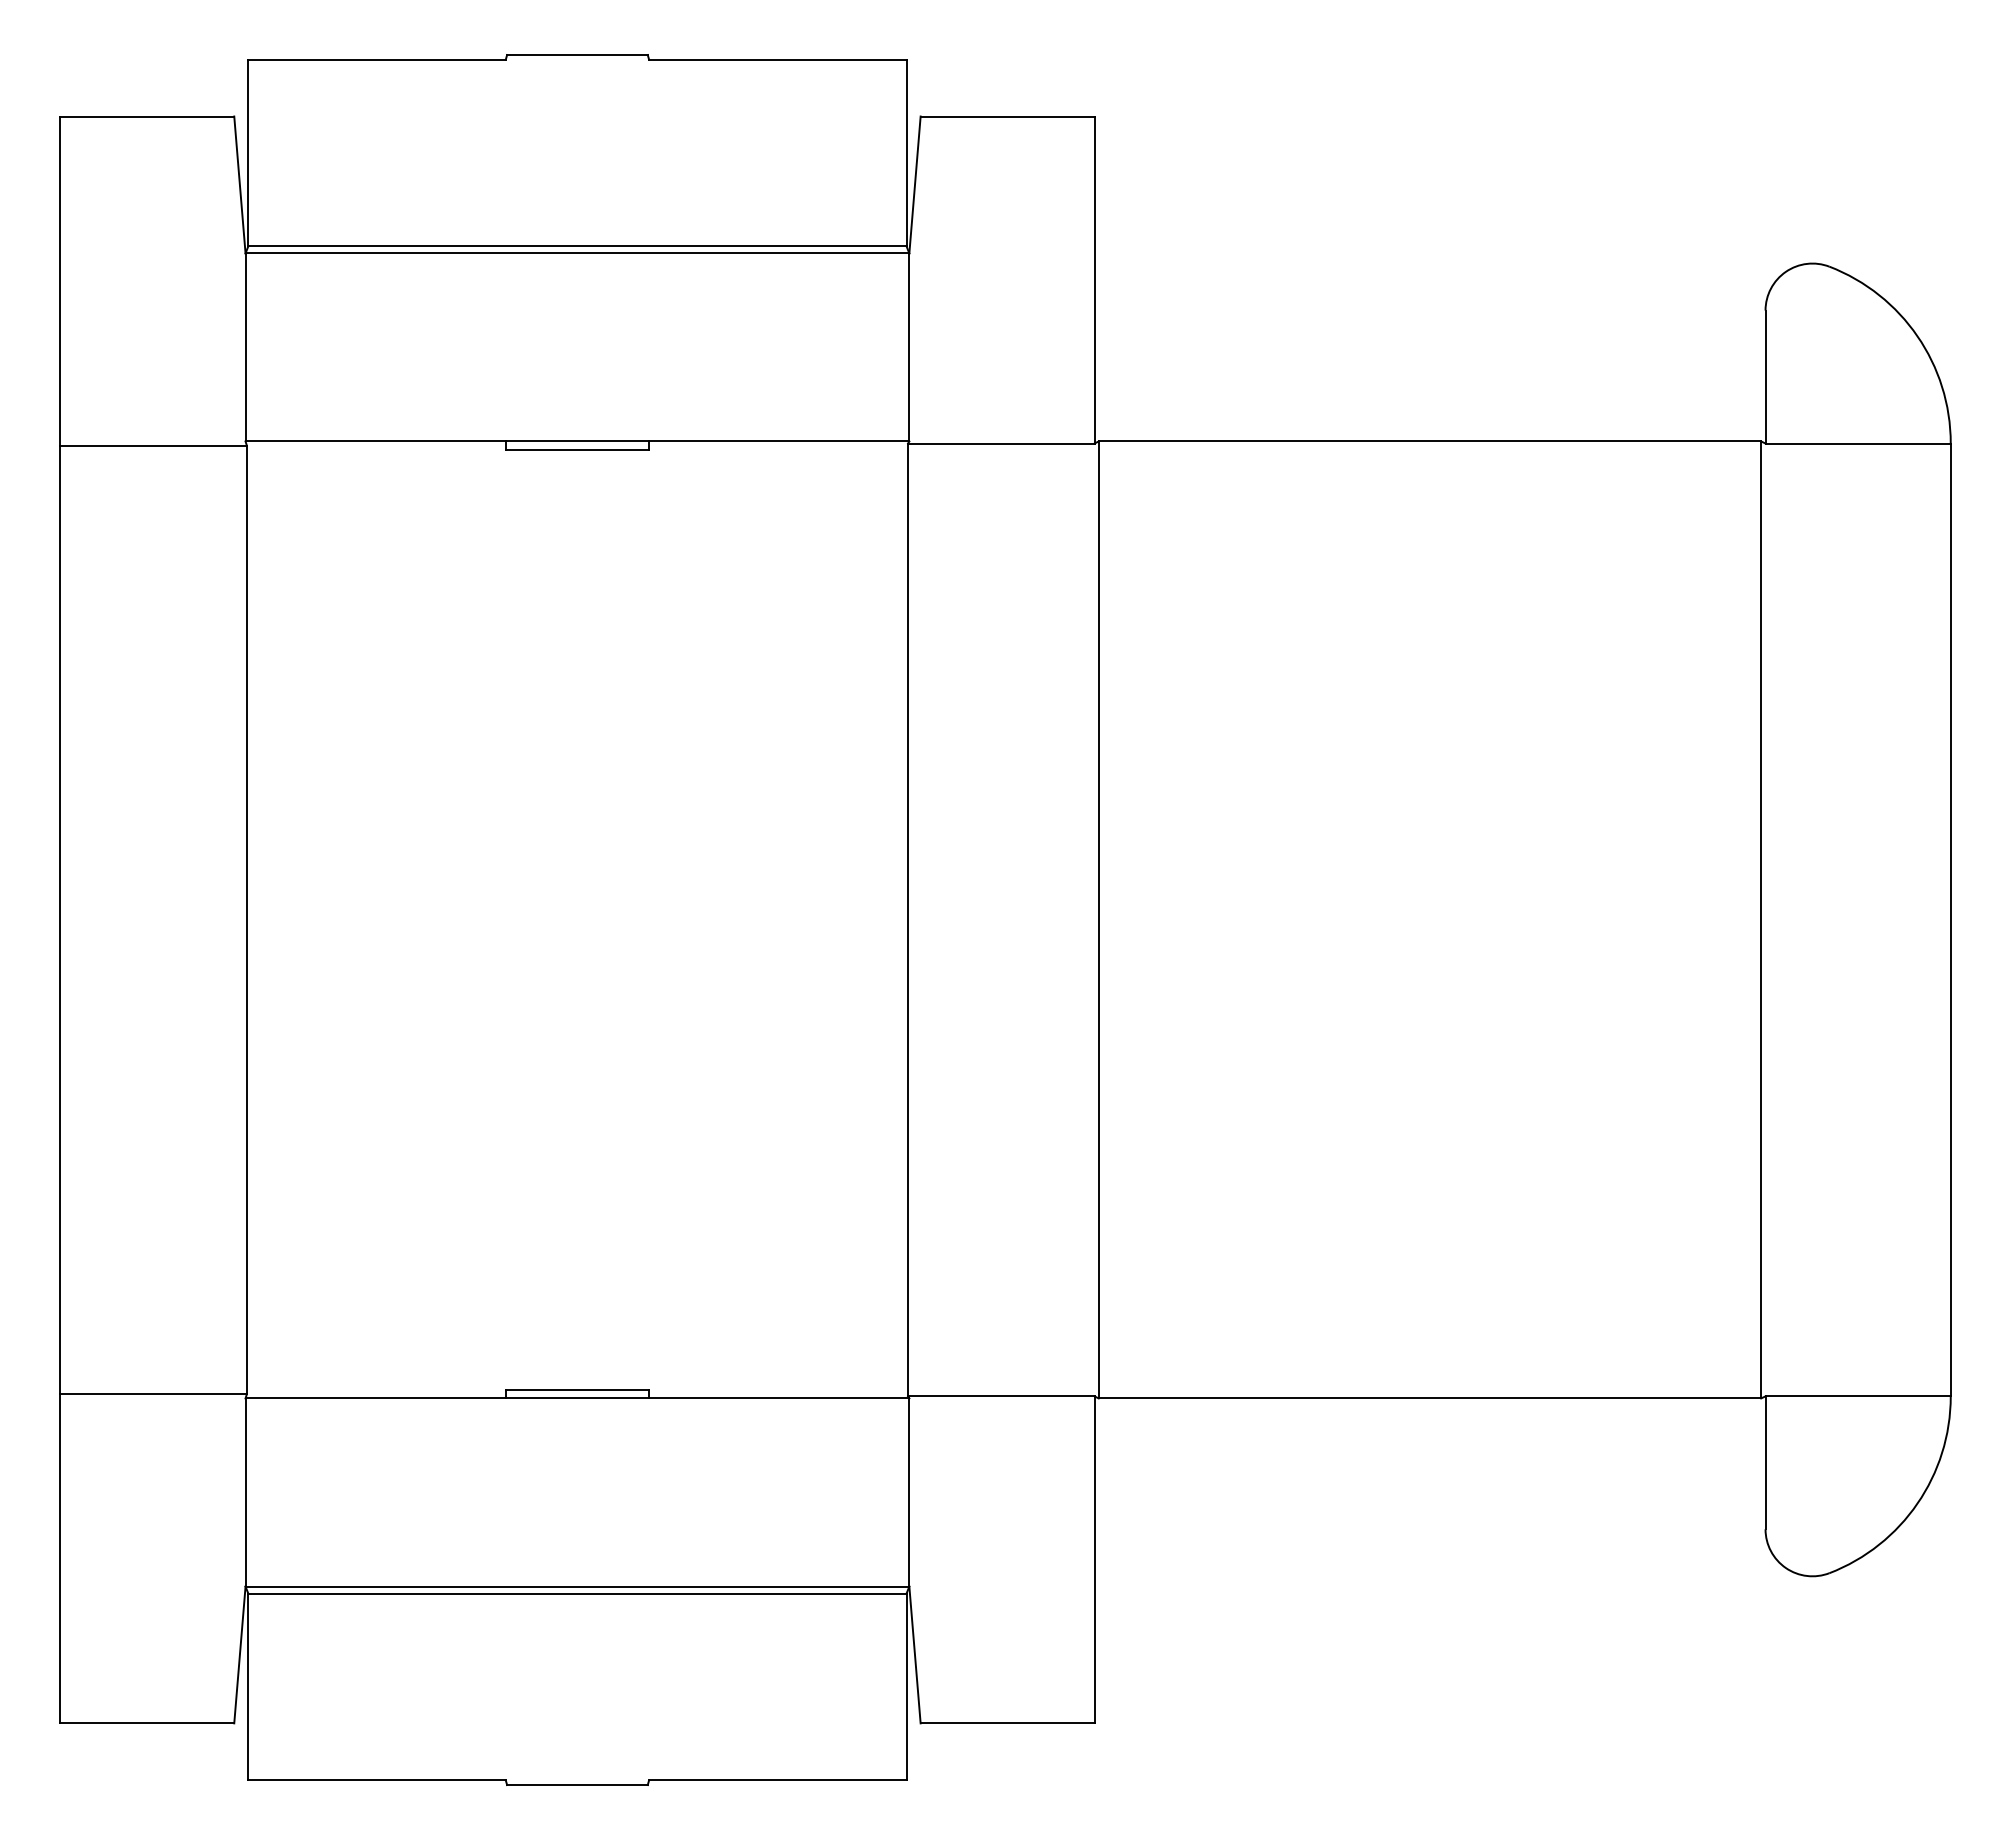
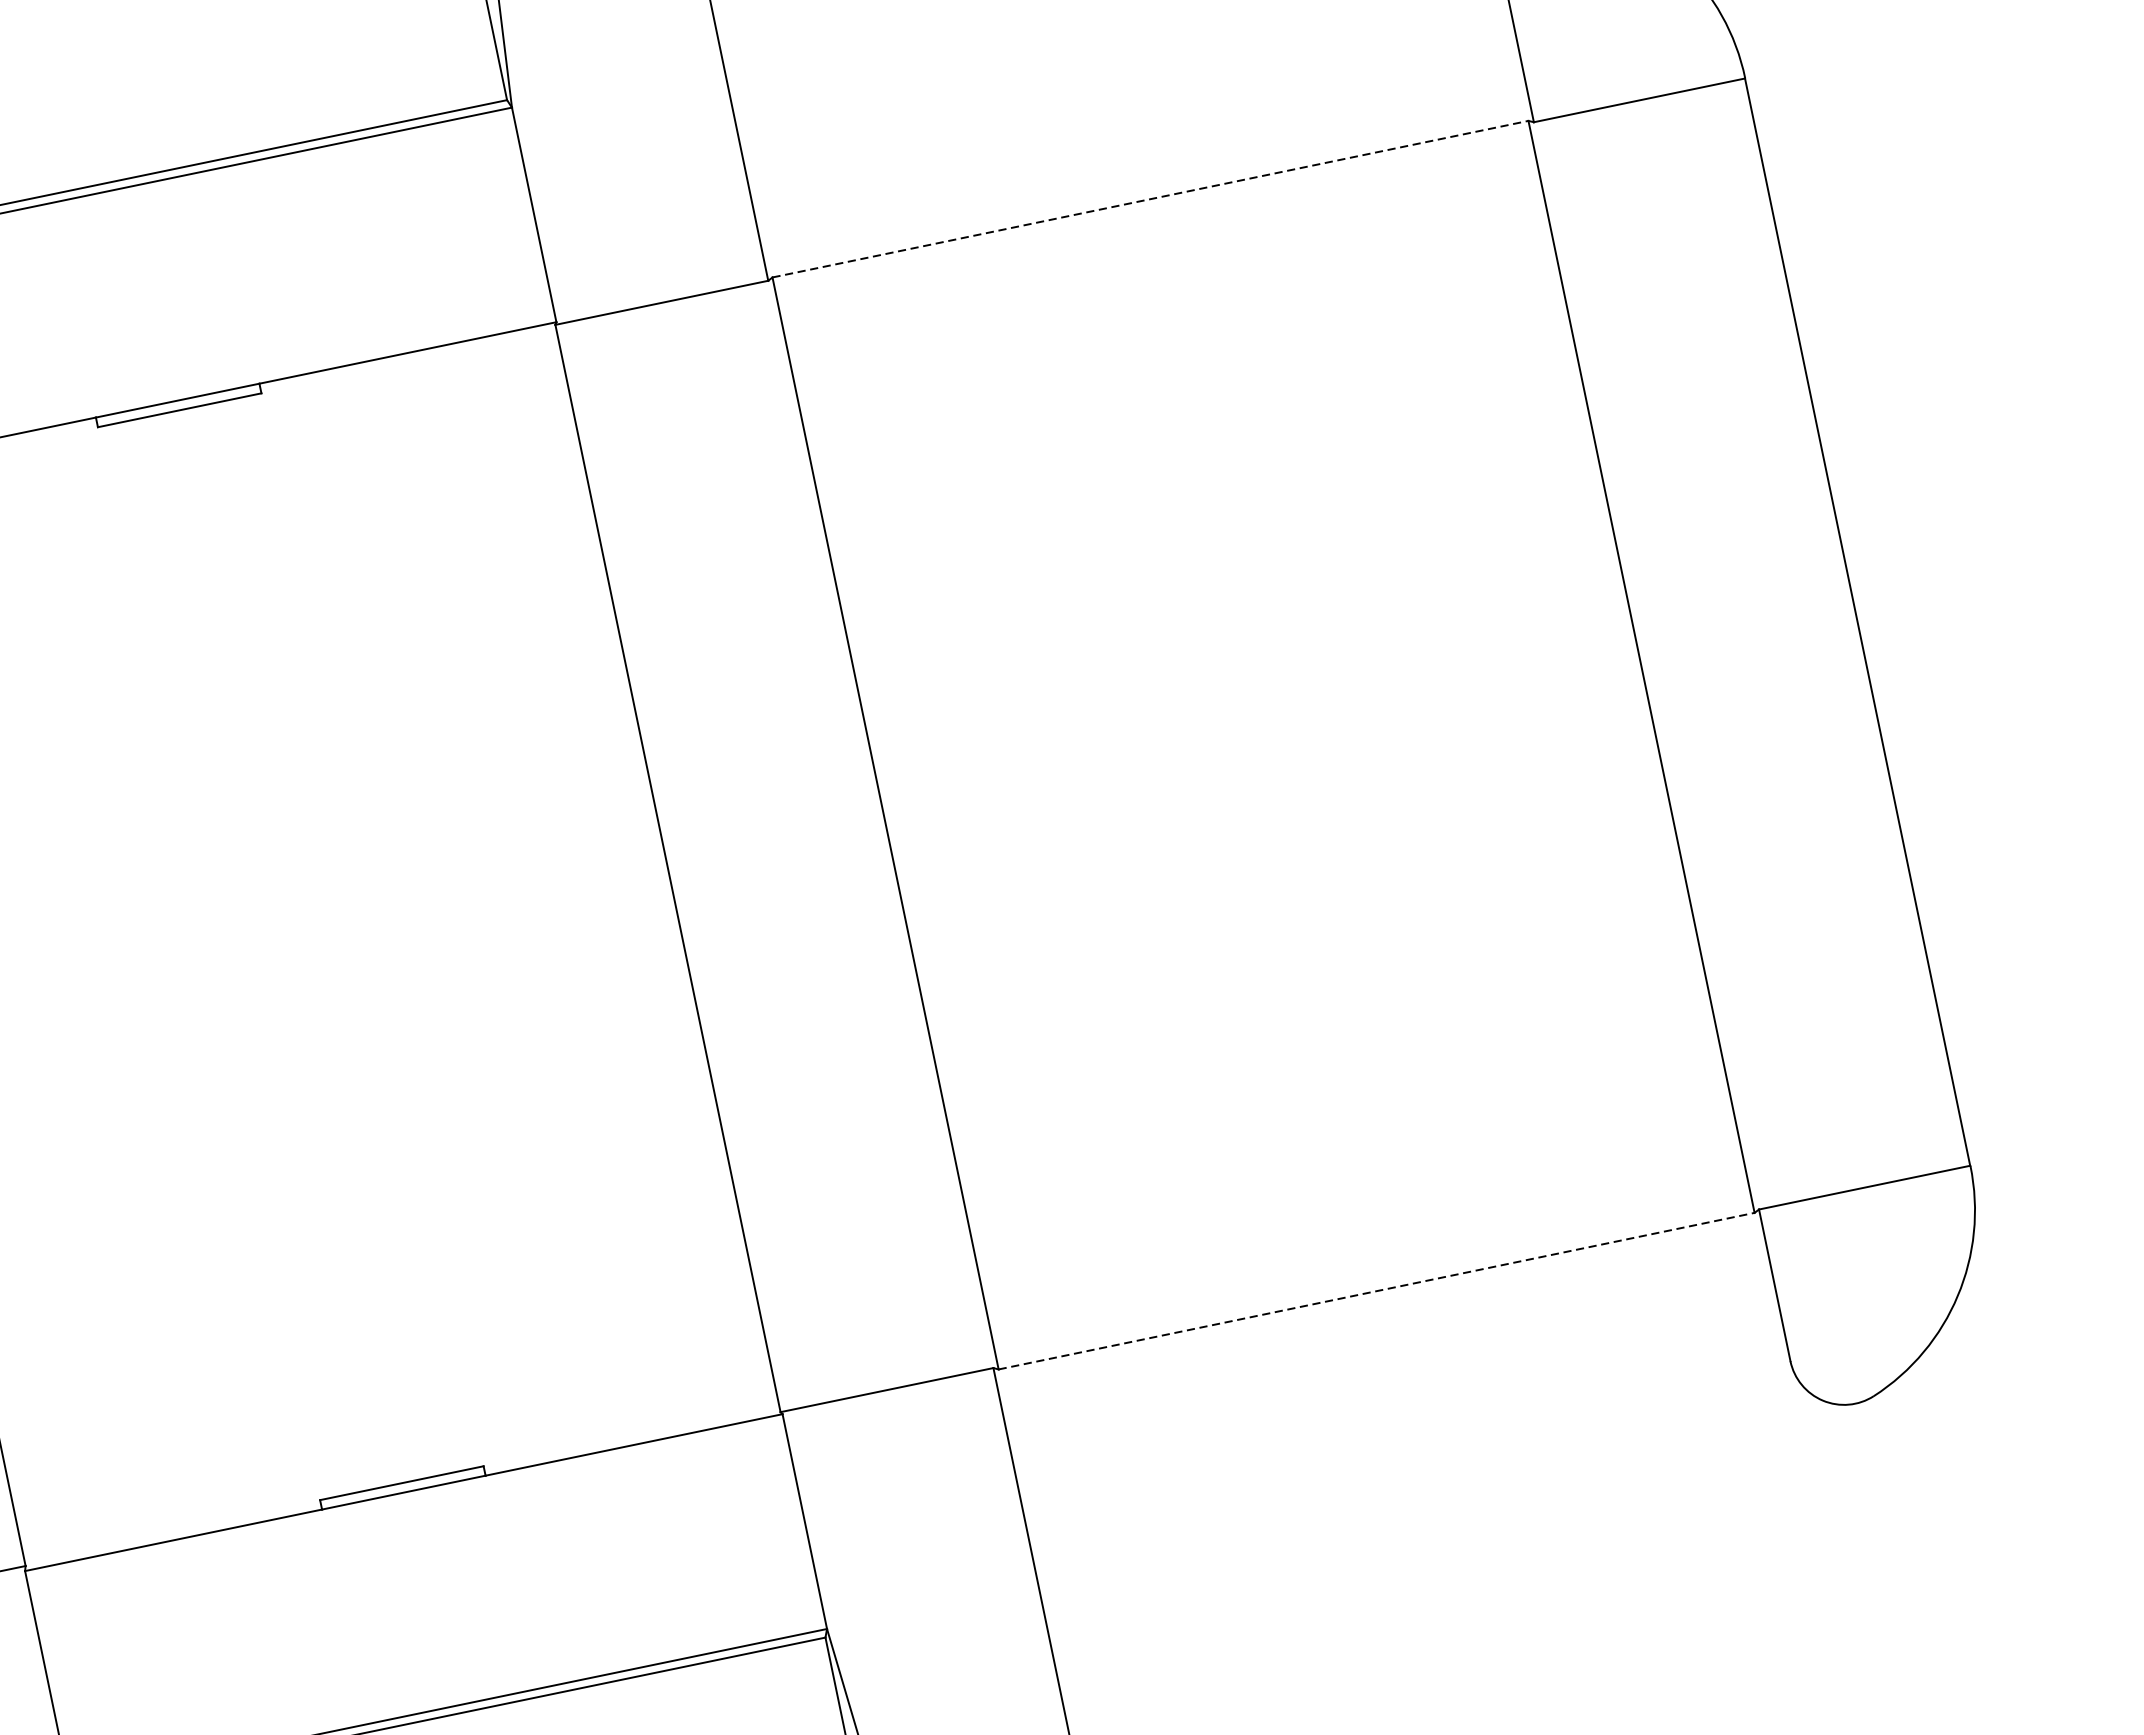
line: (1430, 441) -> (1151, 199), solid -> dashed
line: (1430, 1398) -> (1377, 1291), solid -> dashed

